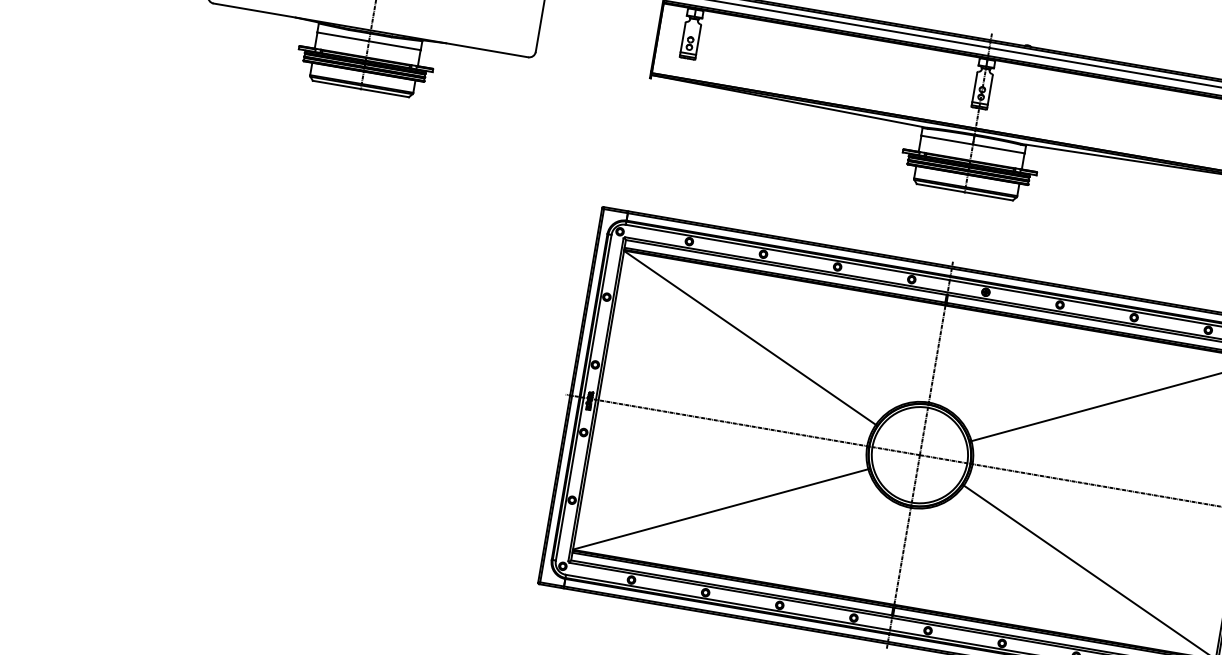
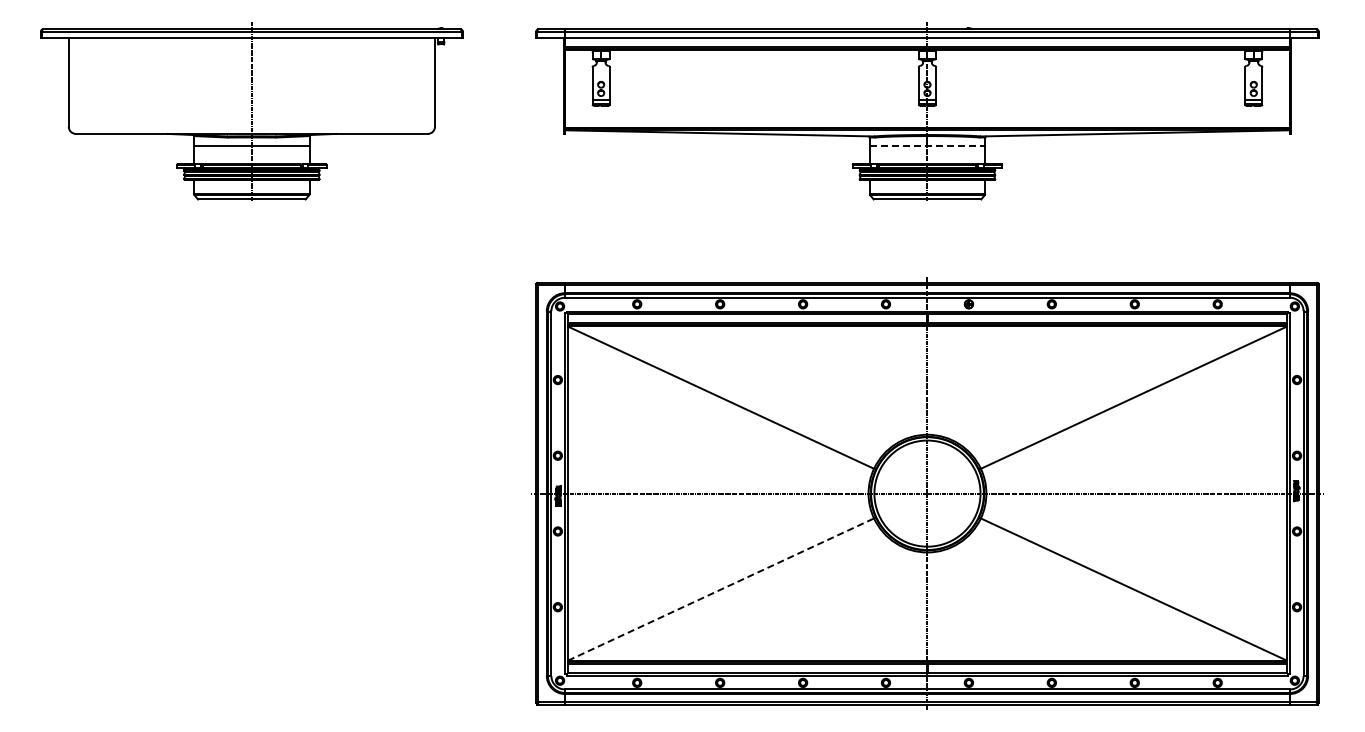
line: (972, 144) -> (927, 146), solid -> dashed
line: (721, 509) -> (721, 589), solid -> dashed

